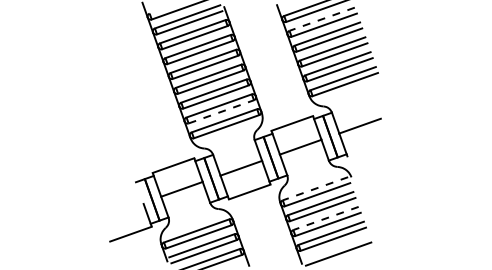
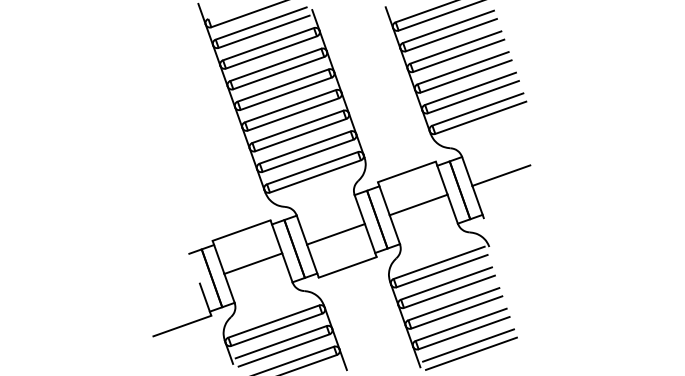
line: (322, 19) -> (448, 27), dashed -> solid
line: (221, 111) -> (308, 155), dashed -> solid
line: (315, 188) -> (439, 262), dashed -> solid
line: (325, 218) -> (453, 304), dashed -> solid
line: (336, 247) -> (468, 344), added

